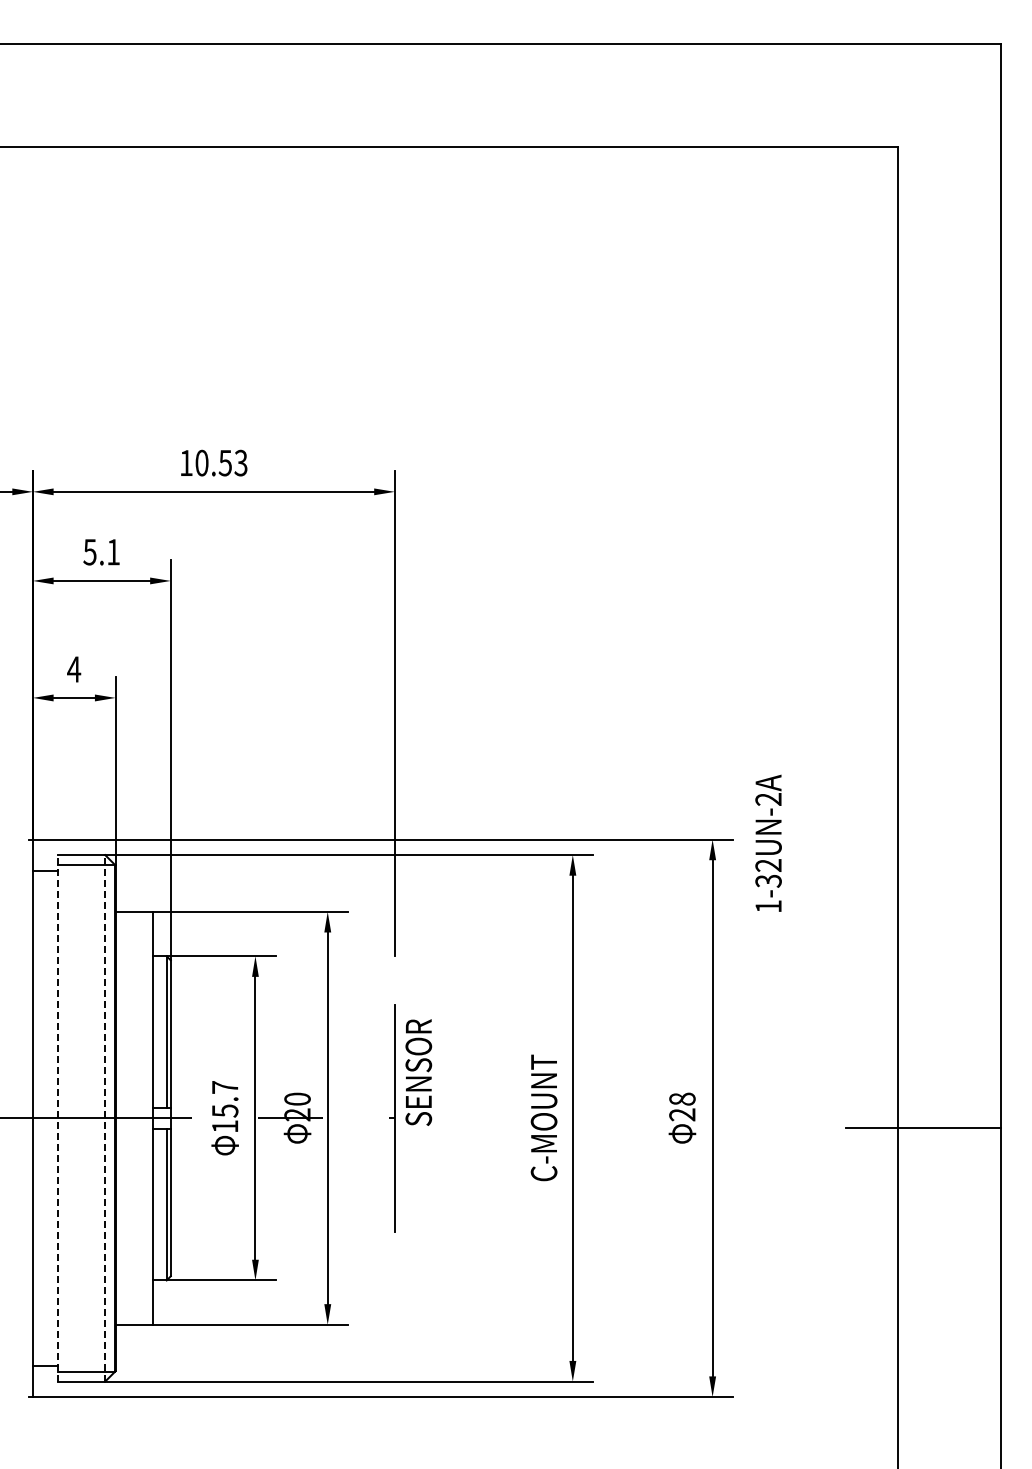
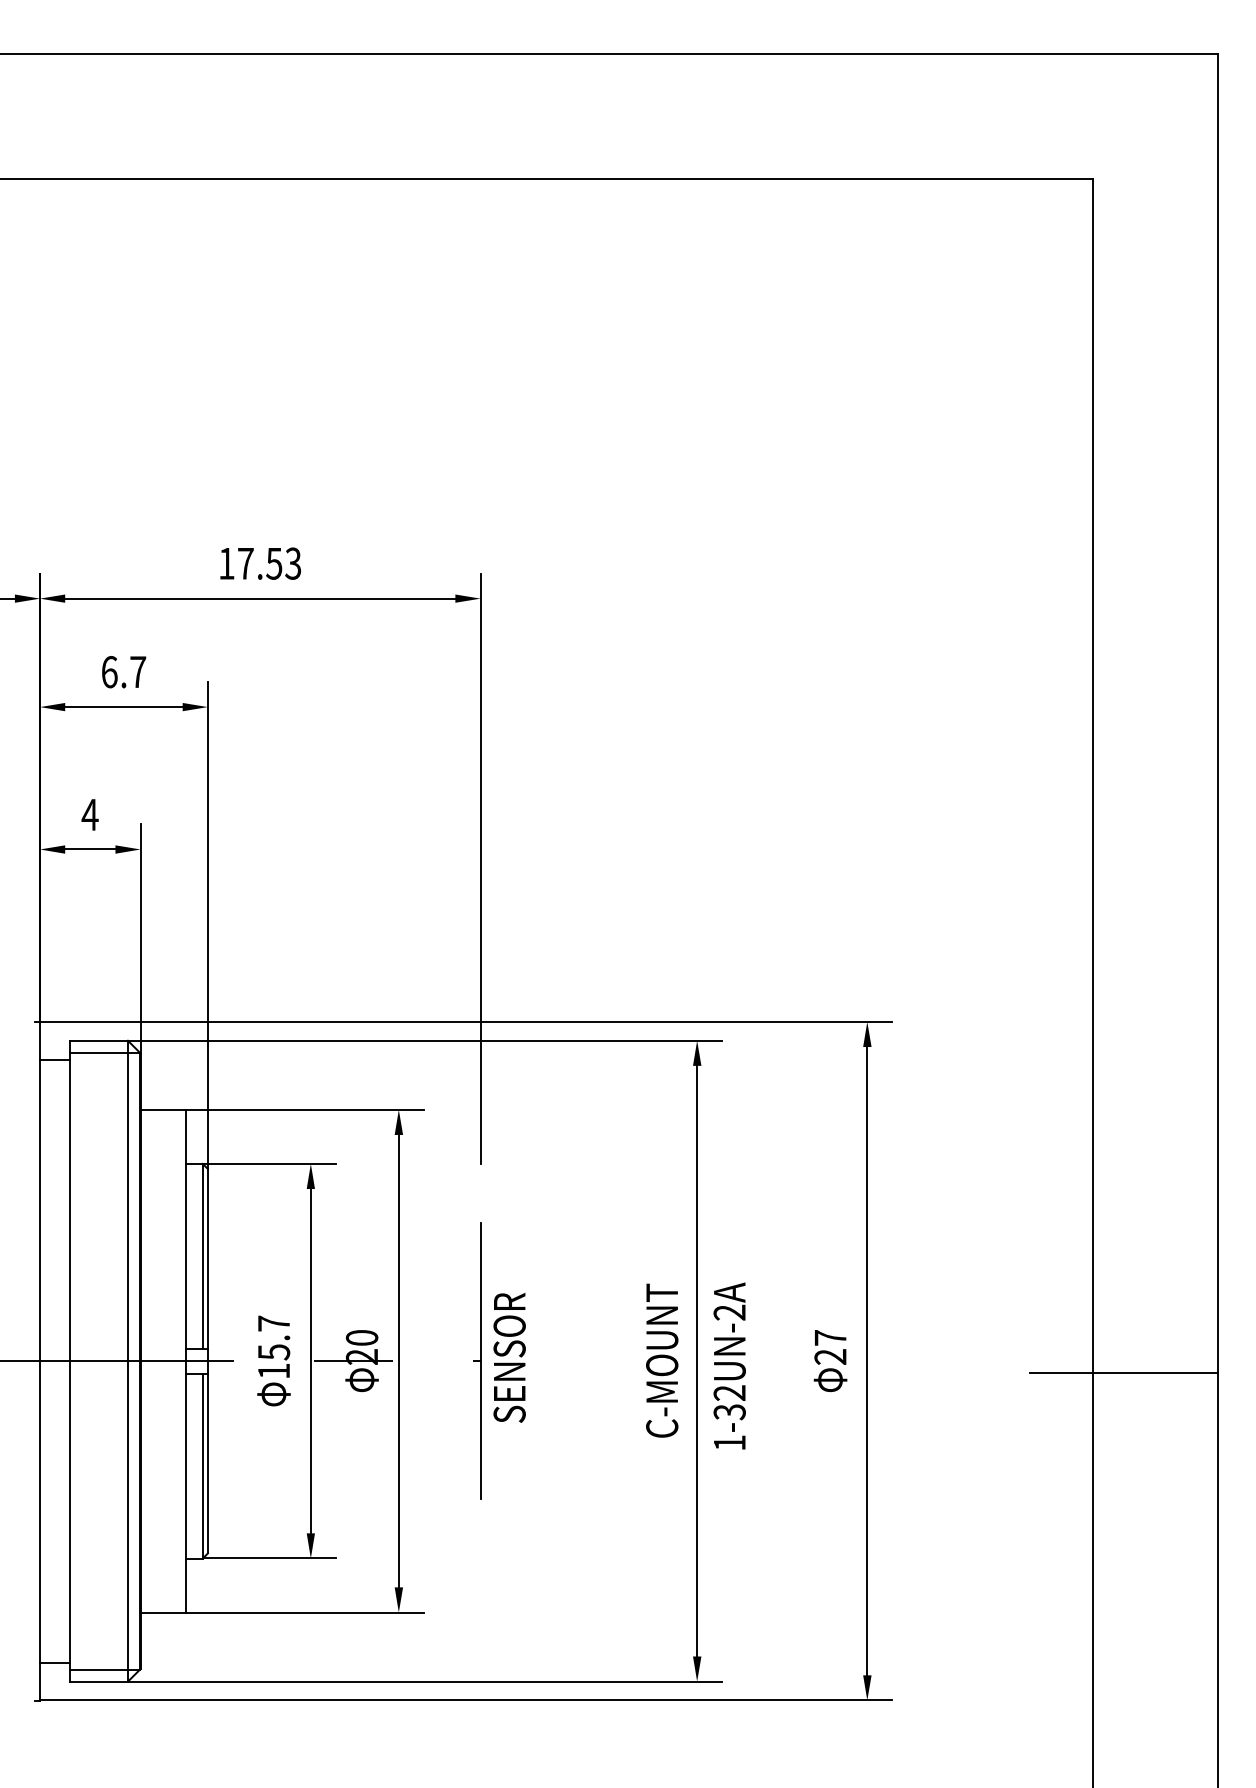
text: (201, 462) -> (245, 562), 10.53 -> 17.53
text: (101, 551) -> (123, 671), 5.1 -> 6.7
text: (768, 842) -> (729, 1365), moved
text: (418, 1072) -> (509, 1357), moved
text: (682, 1098) -> (830, 1337), 28 -> 27
line: (57, 1117) -> (69, 1360), dashed -> solid
line: (105, 1117) -> (128, 1360), dashed -> solid

